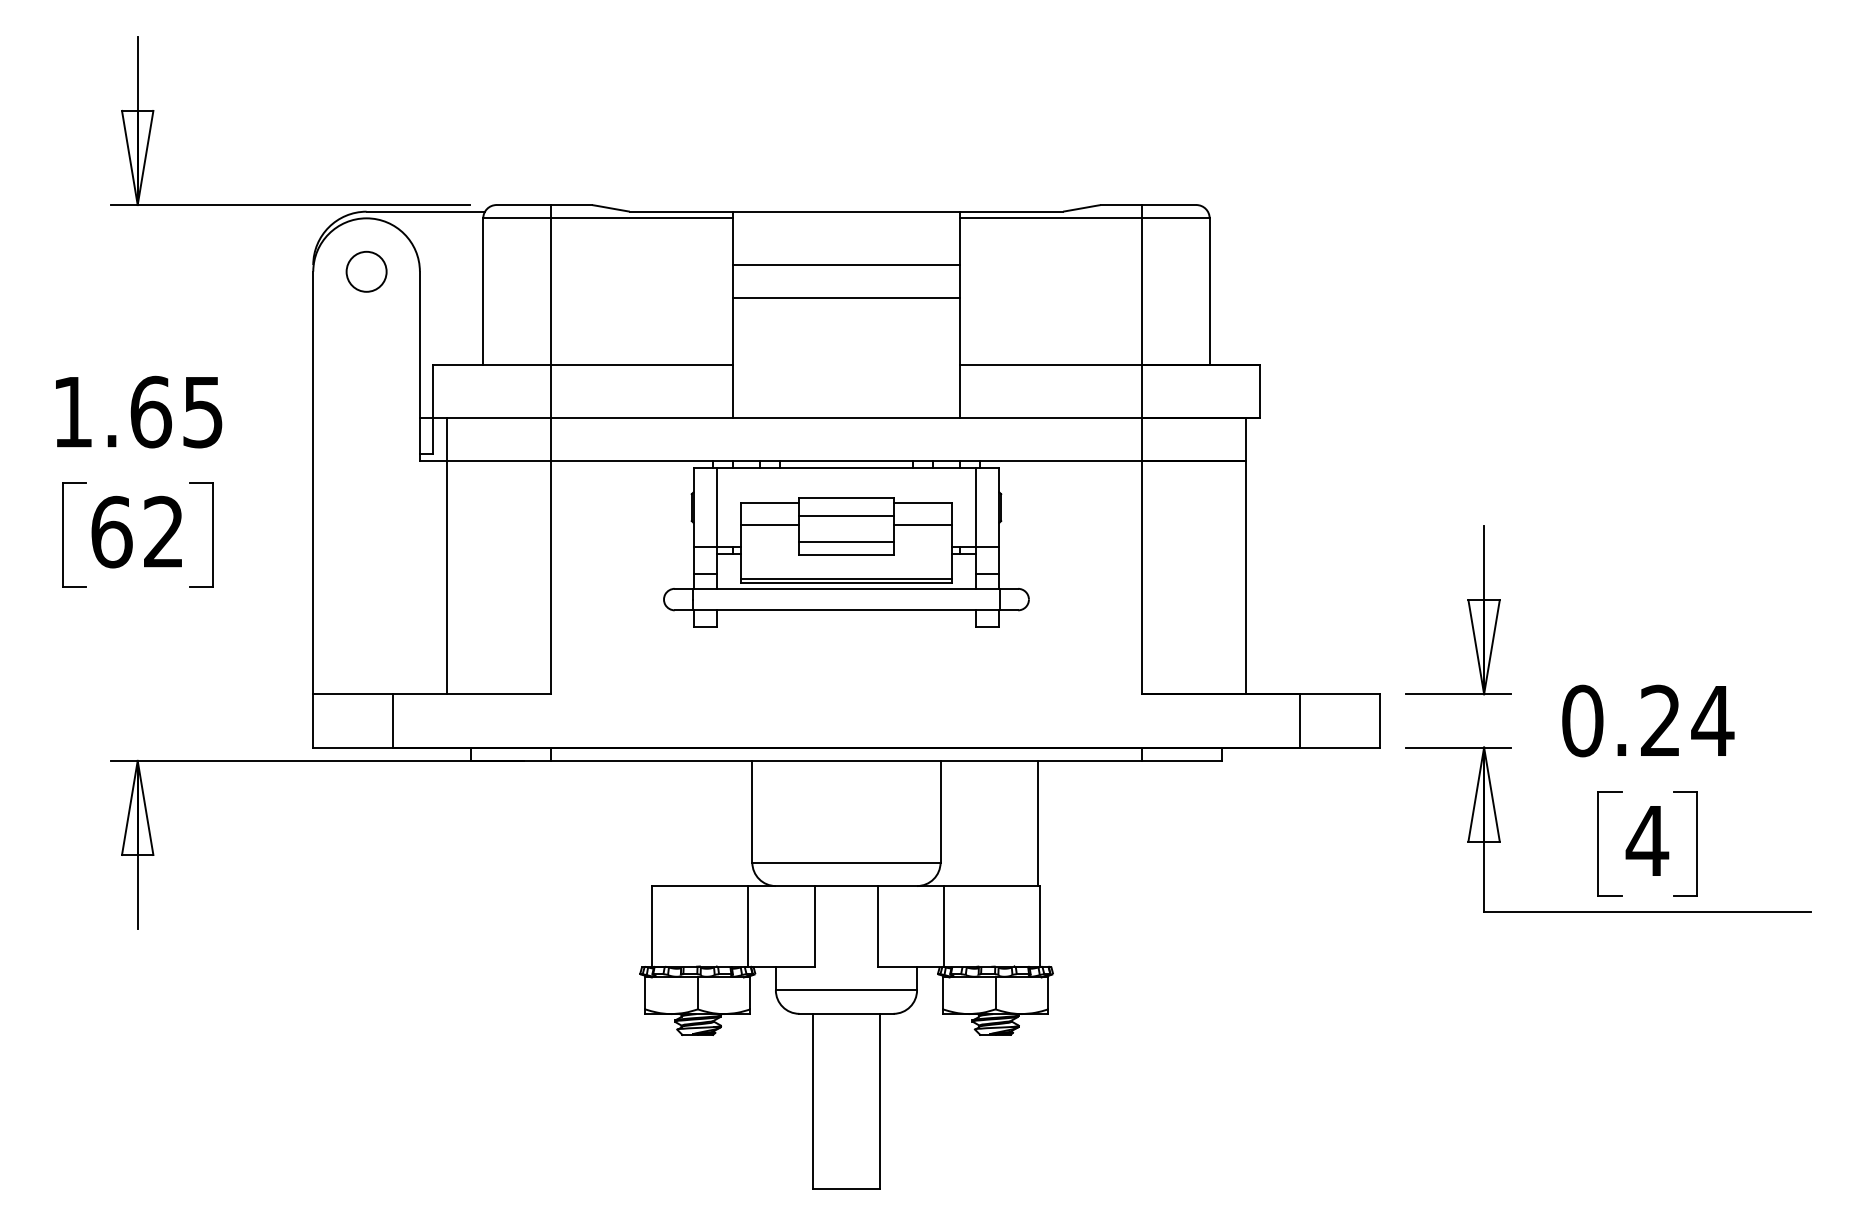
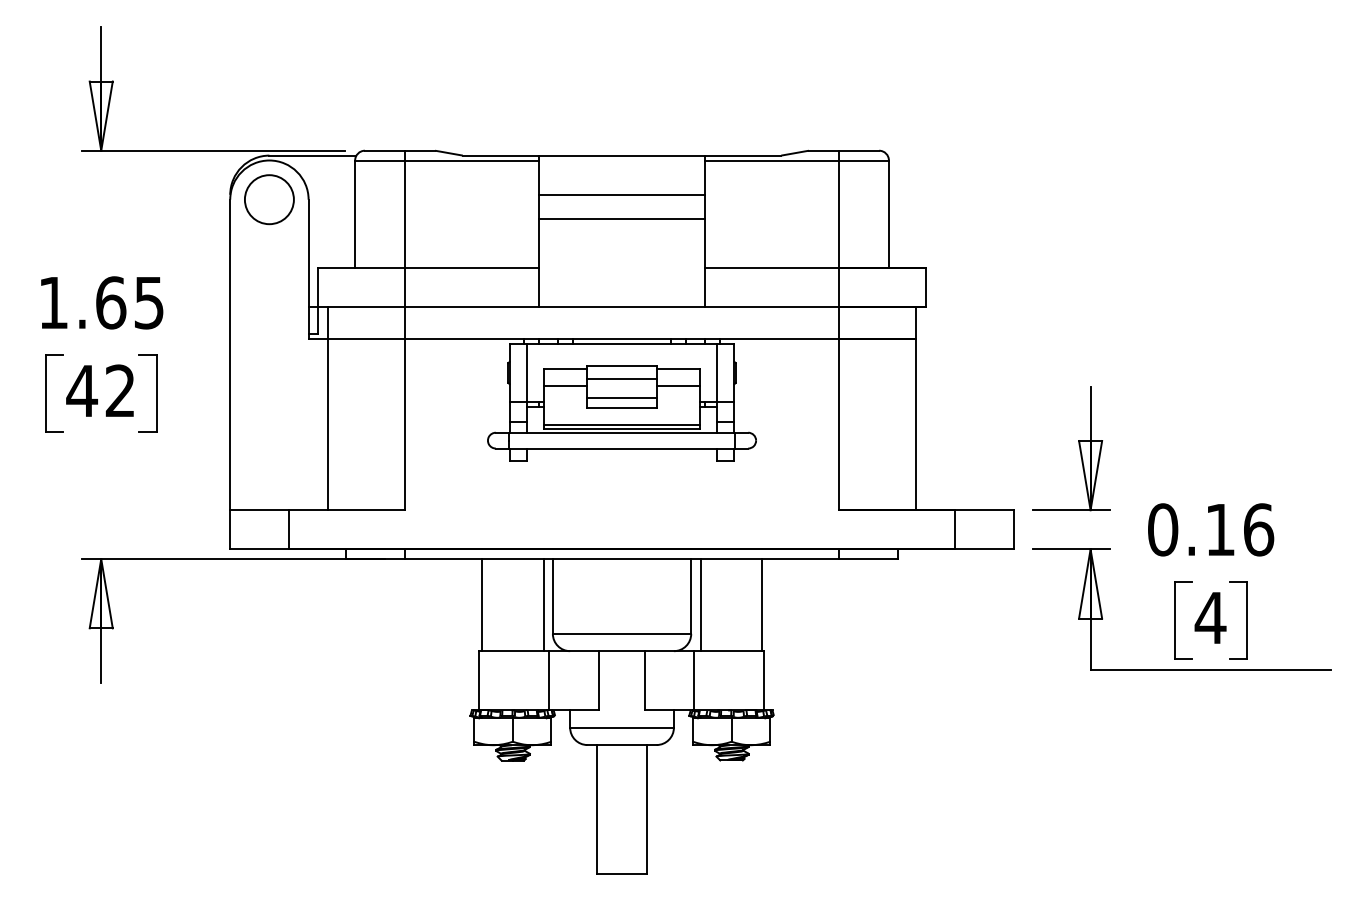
circle: (366, 271) -> (269, 199), size x1.67
text: (112, 531) -> (82, 390), 62 -> 42
text: (1686, 720) -> (1239, 529), 0.24 -> 0.16
line: (655, 823) -> (481, 605), added
line: (739, 823) -> (543, 605), added
line: (953, 823) -> (700, 605), added

